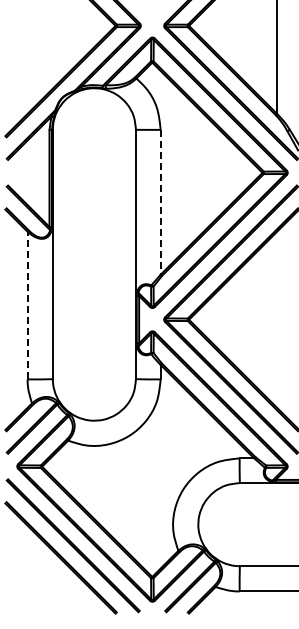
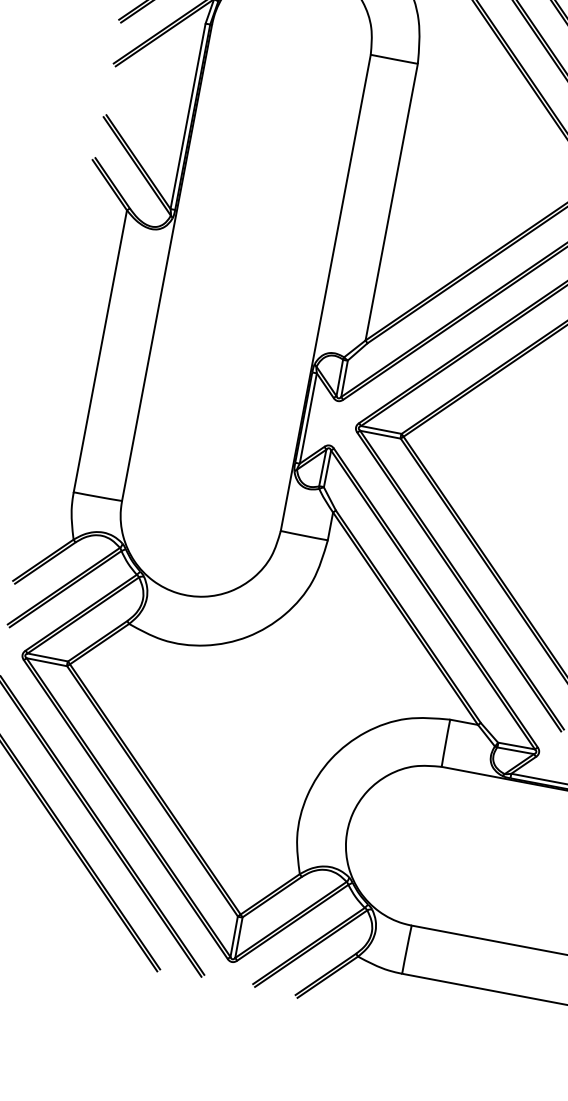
line: (160, 202) -> (391, 202), dashed -> solid
line: (27, 305) -> (100, 351), dashed -> solid

